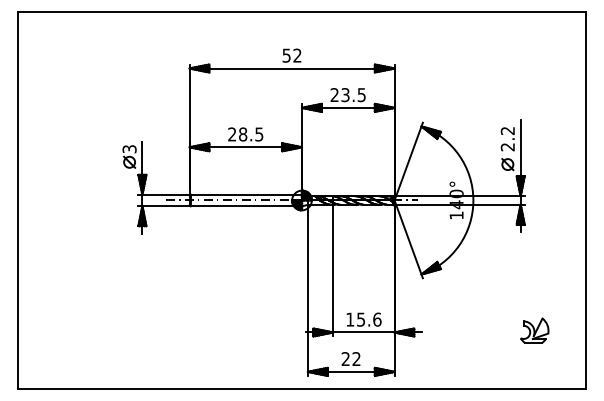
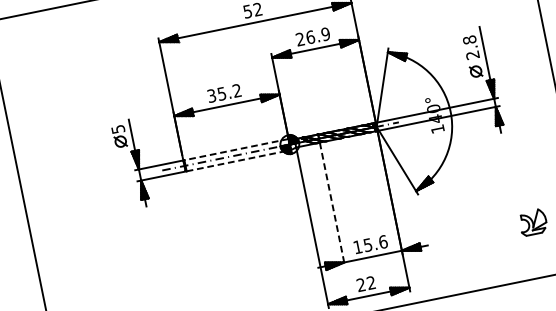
text: (353, 95) -> (318, 36), 23.5 -> 26.9
text: (507, 130) -> (469, 39), 2.2 -> 2.8
text: (245, 134) -> (224, 93), 28.5 -> 35.2
text: (128, 148) -> (117, 128), 3 -> 5
line: (246, 194) -> (236, 149), solid -> dashed
line: (246, 206) -> (238, 160), solid -> dashed
line: (333, 270) -> (332, 204), solid -> dashed

